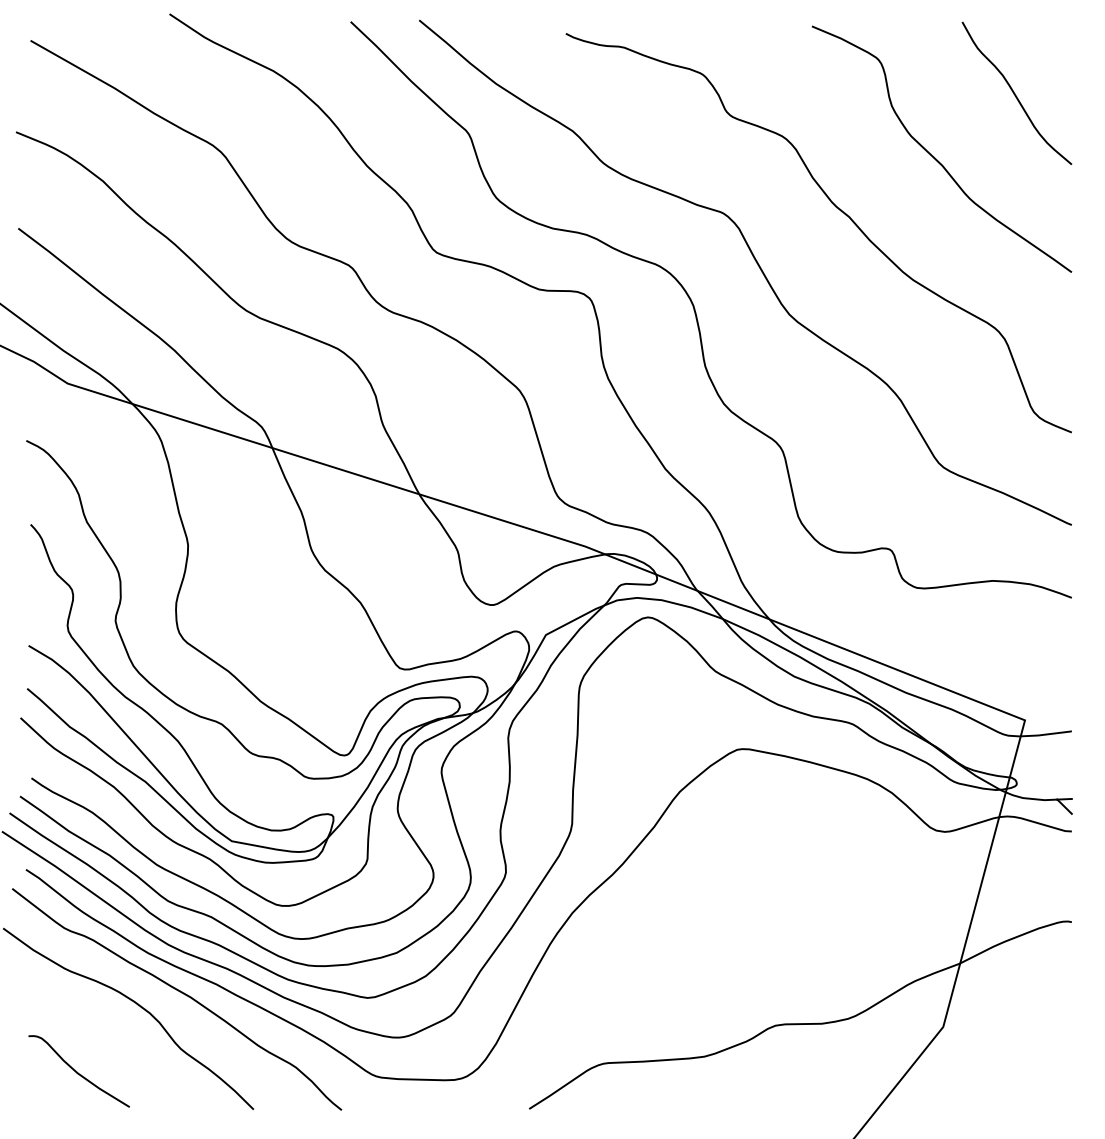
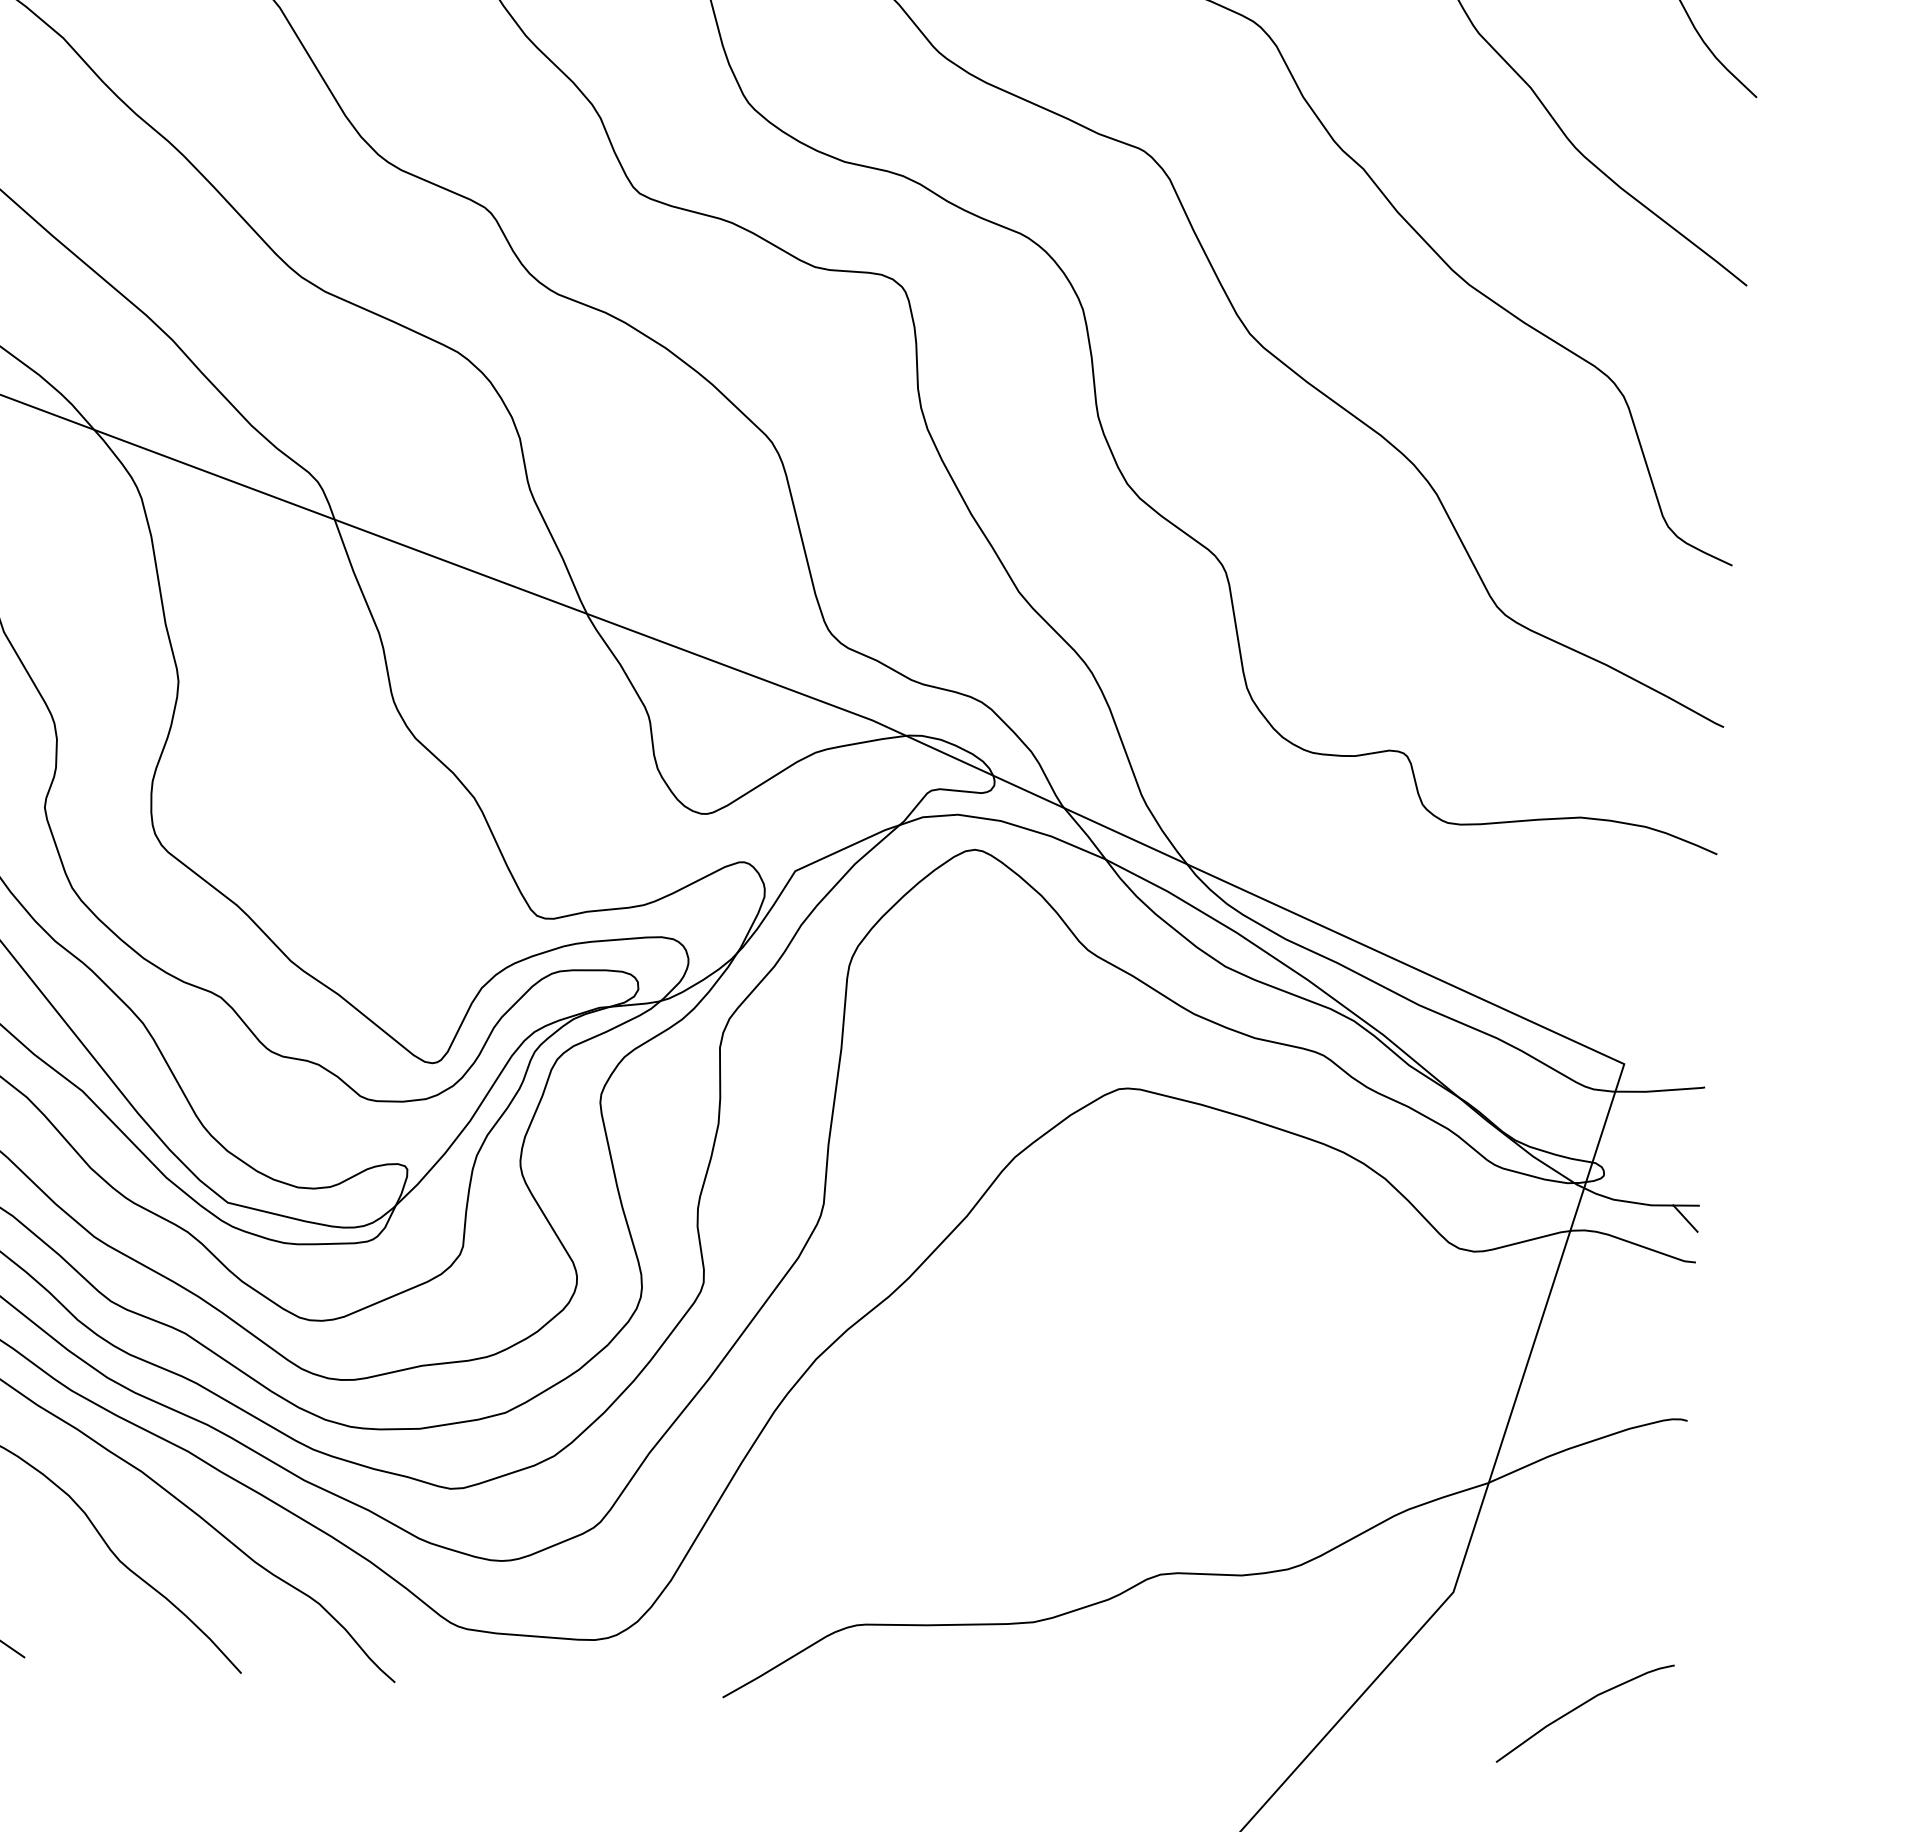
curve: (1020, 1088) -> (1582, 1706), added

